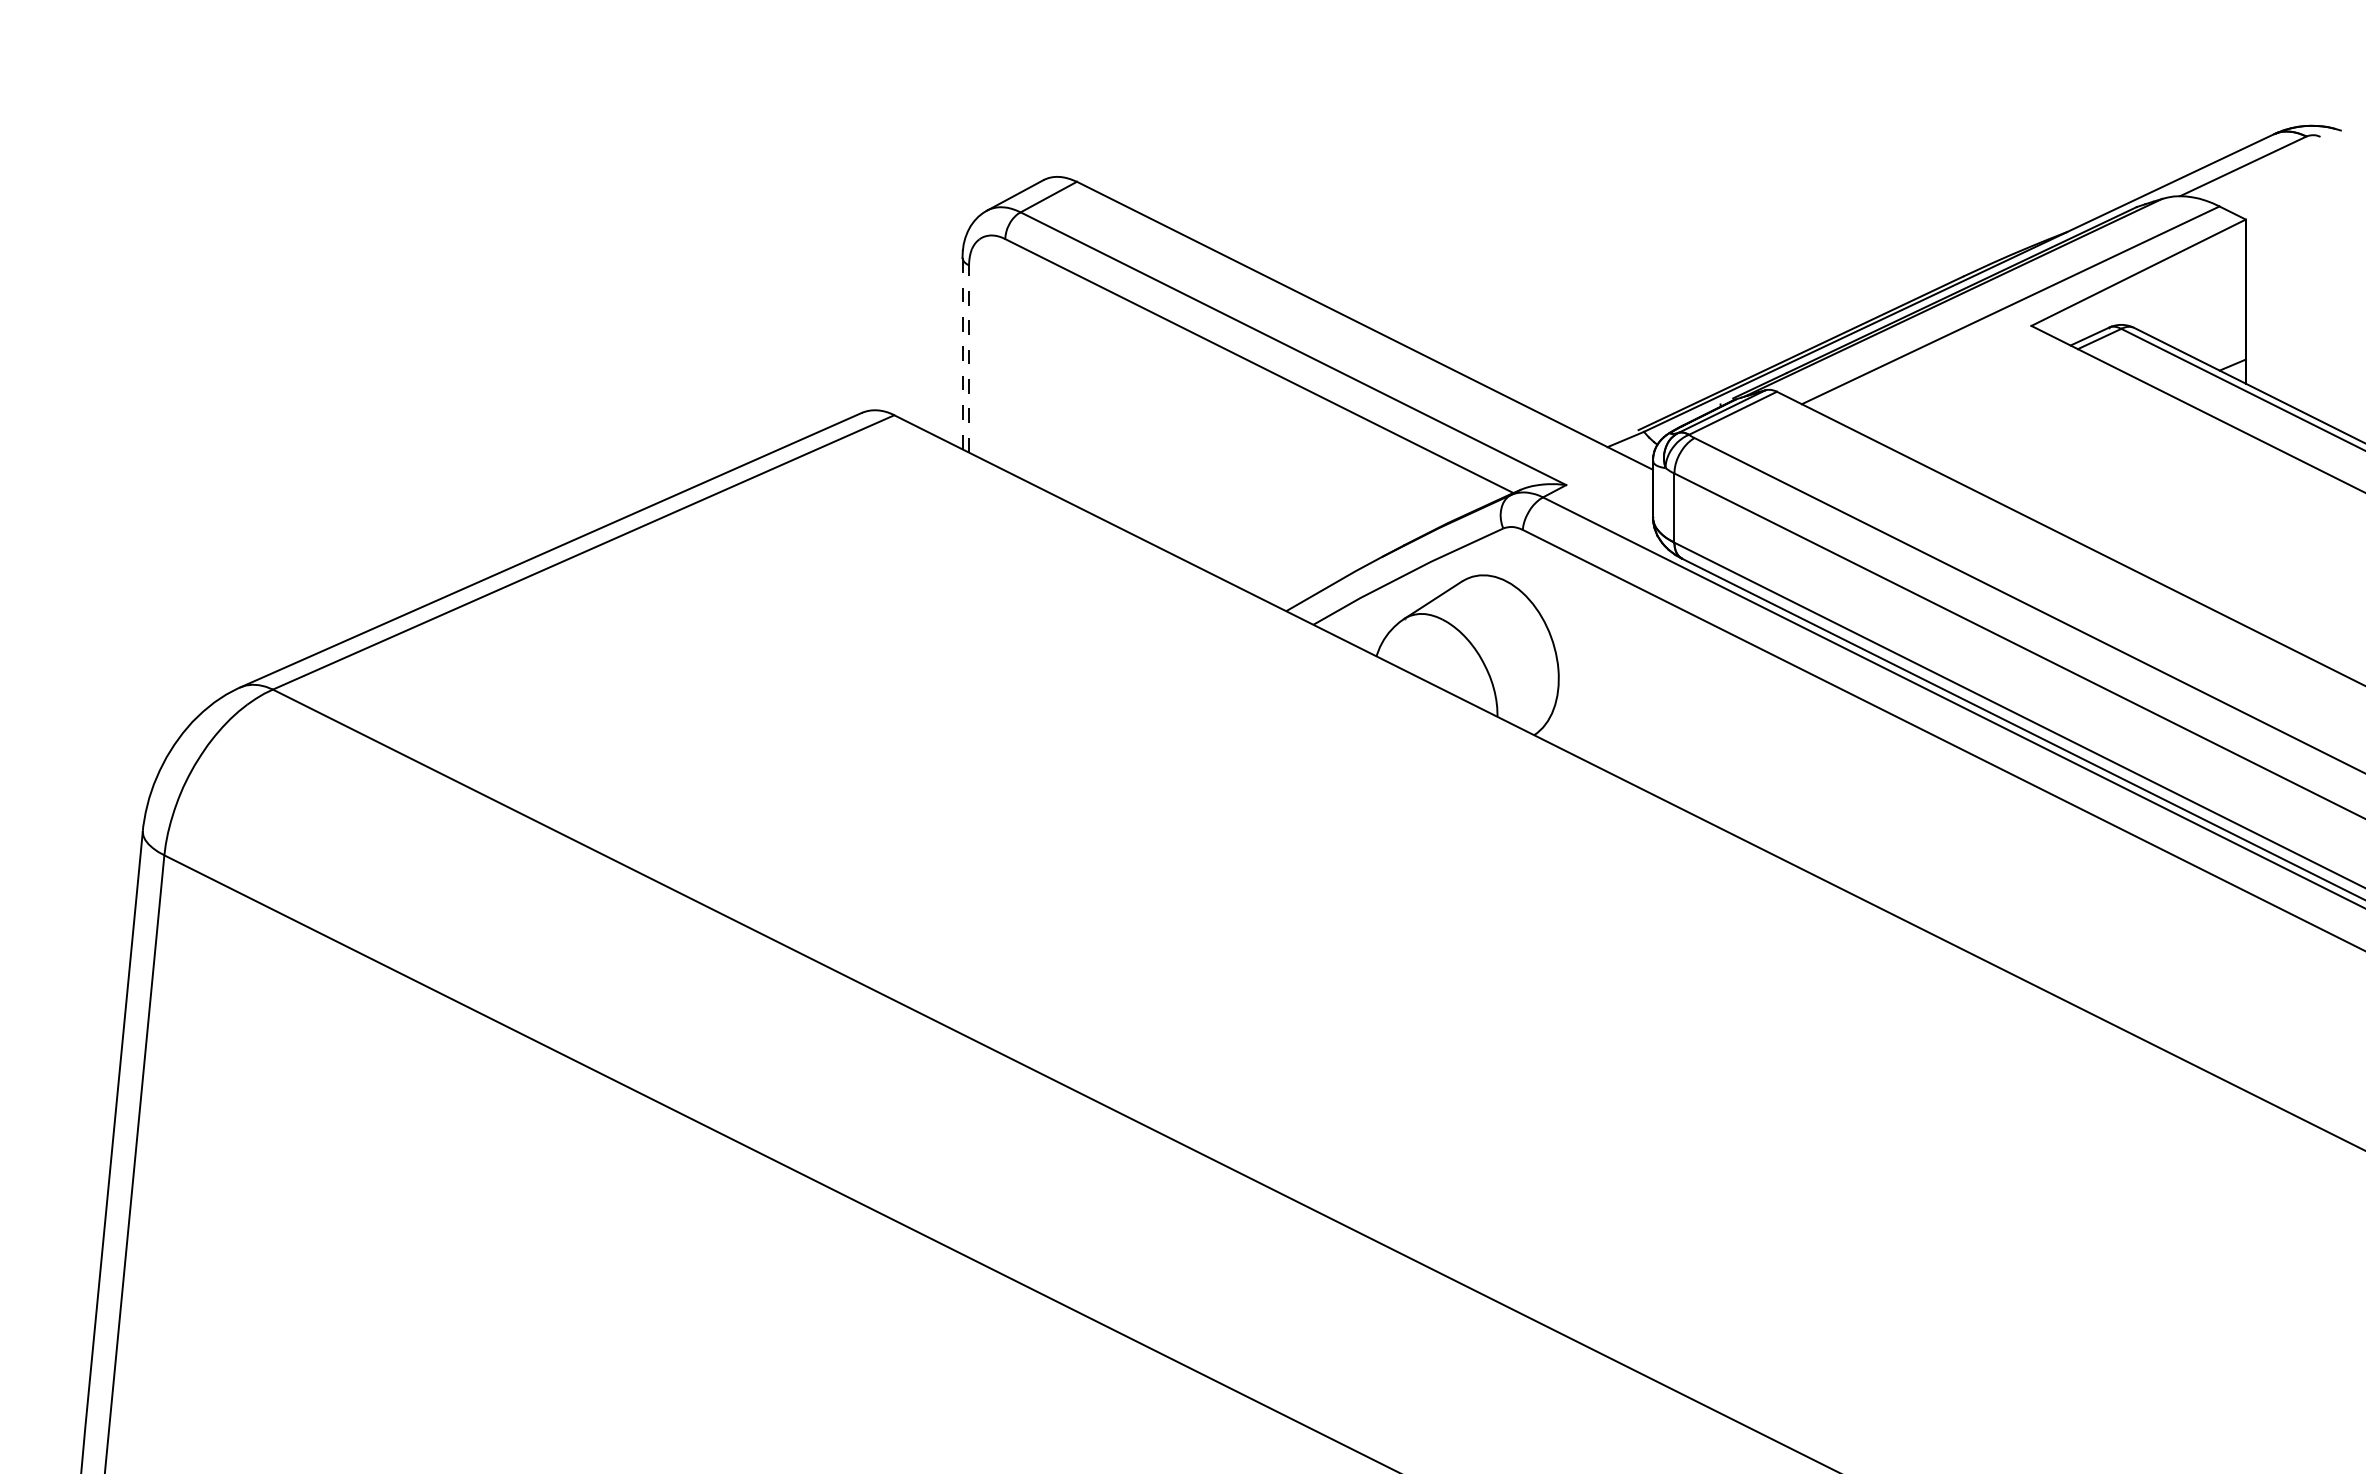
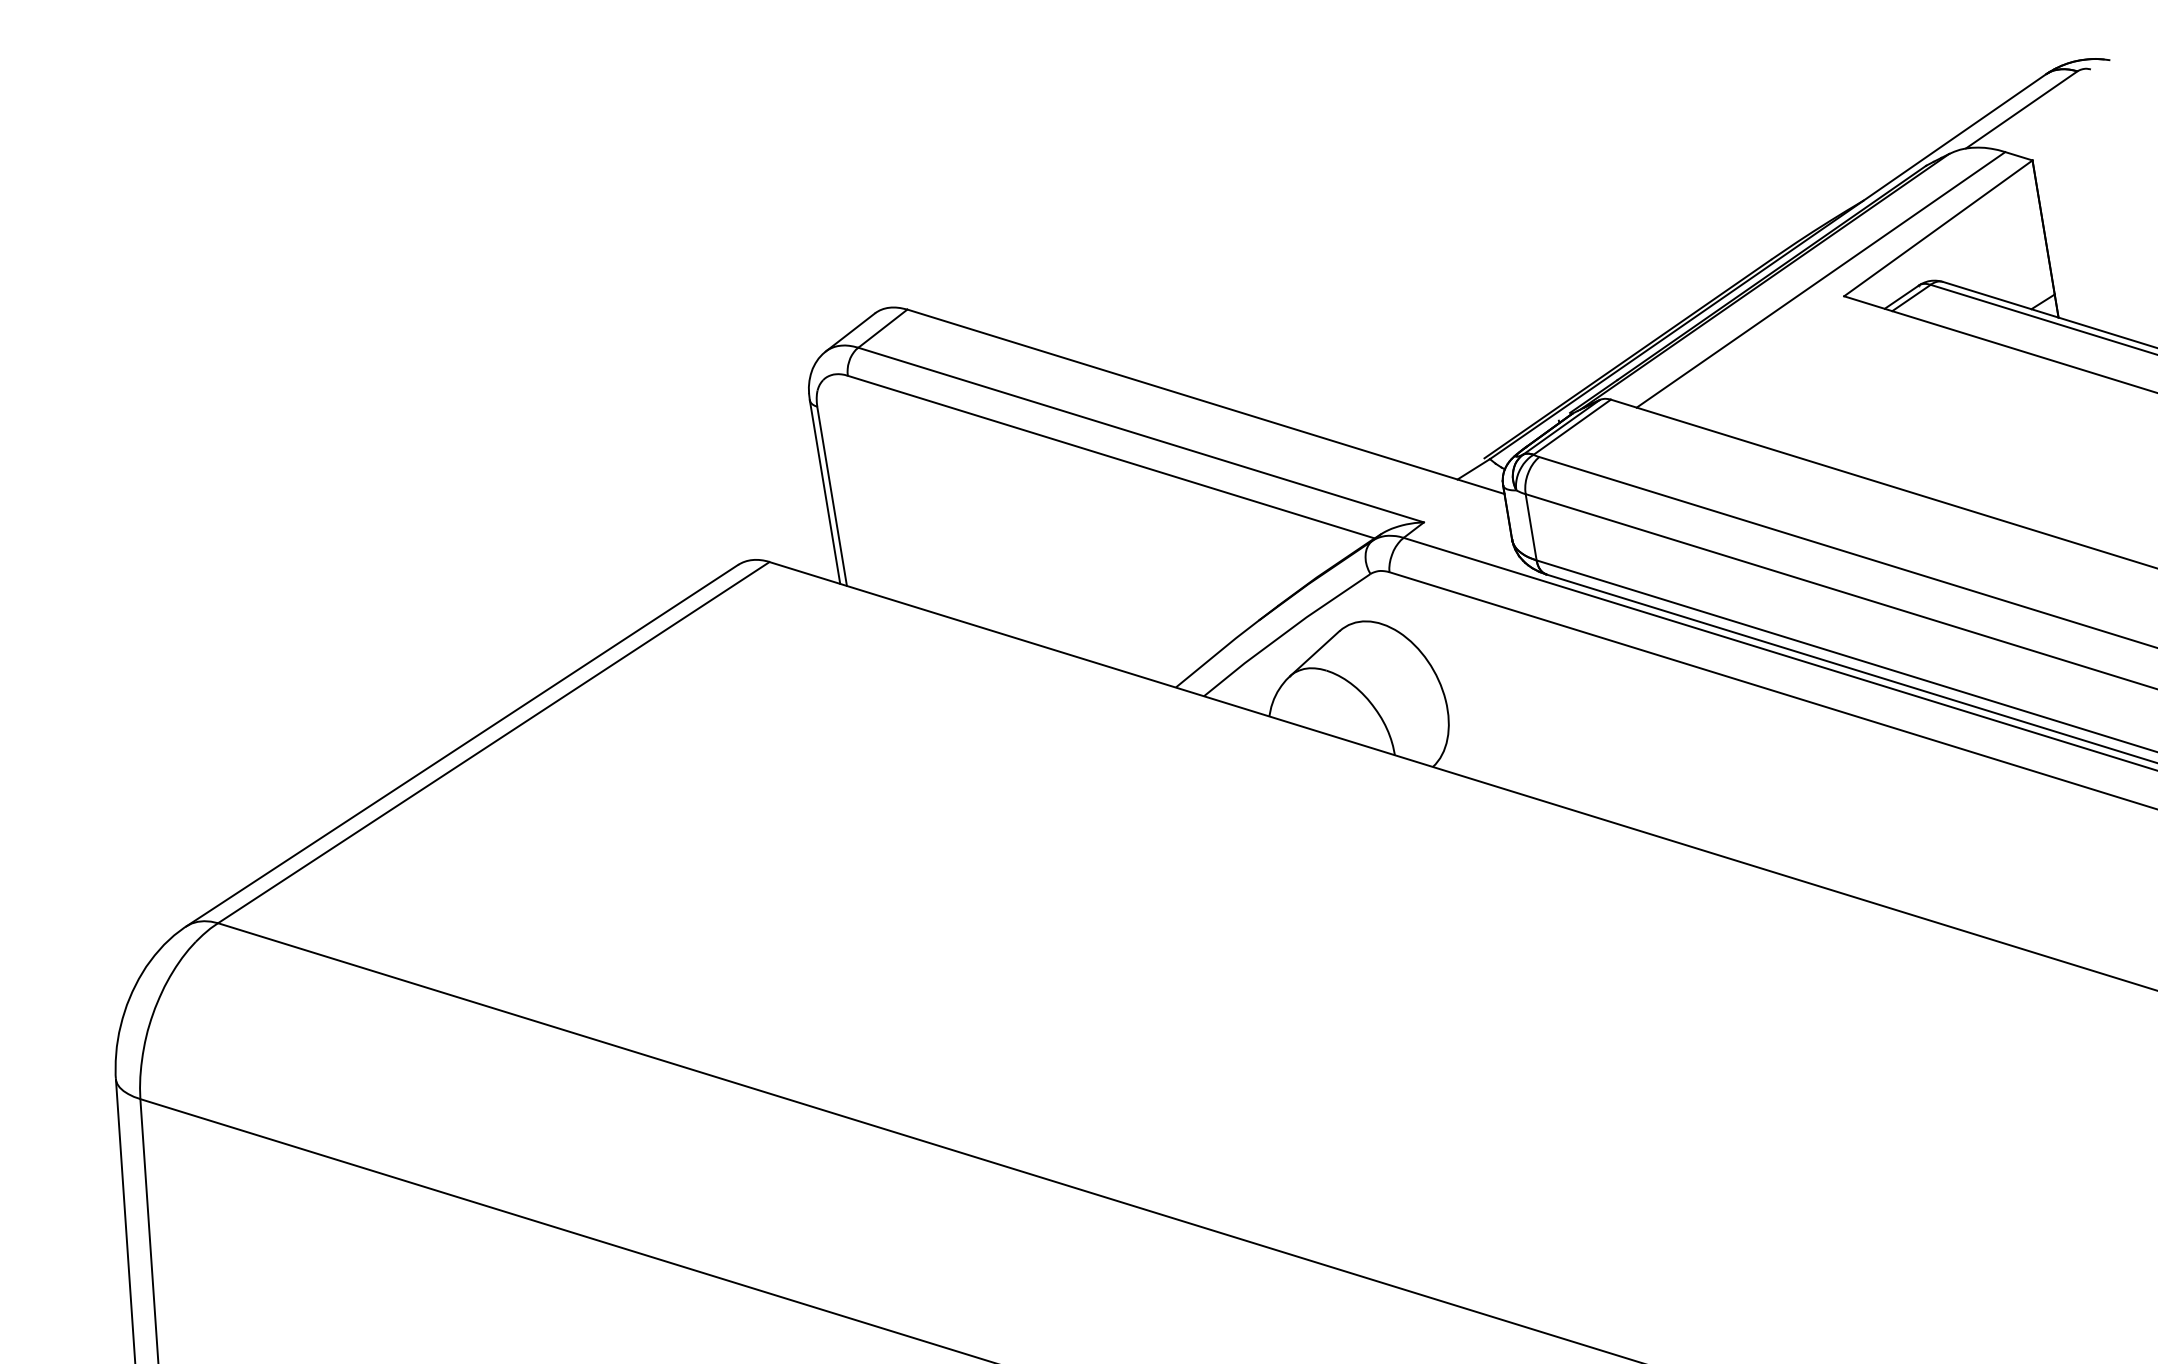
line: (962, 353) -> (825, 492), dashed -> solid
line: (968, 358) -> (831, 495), dashed -> solid

